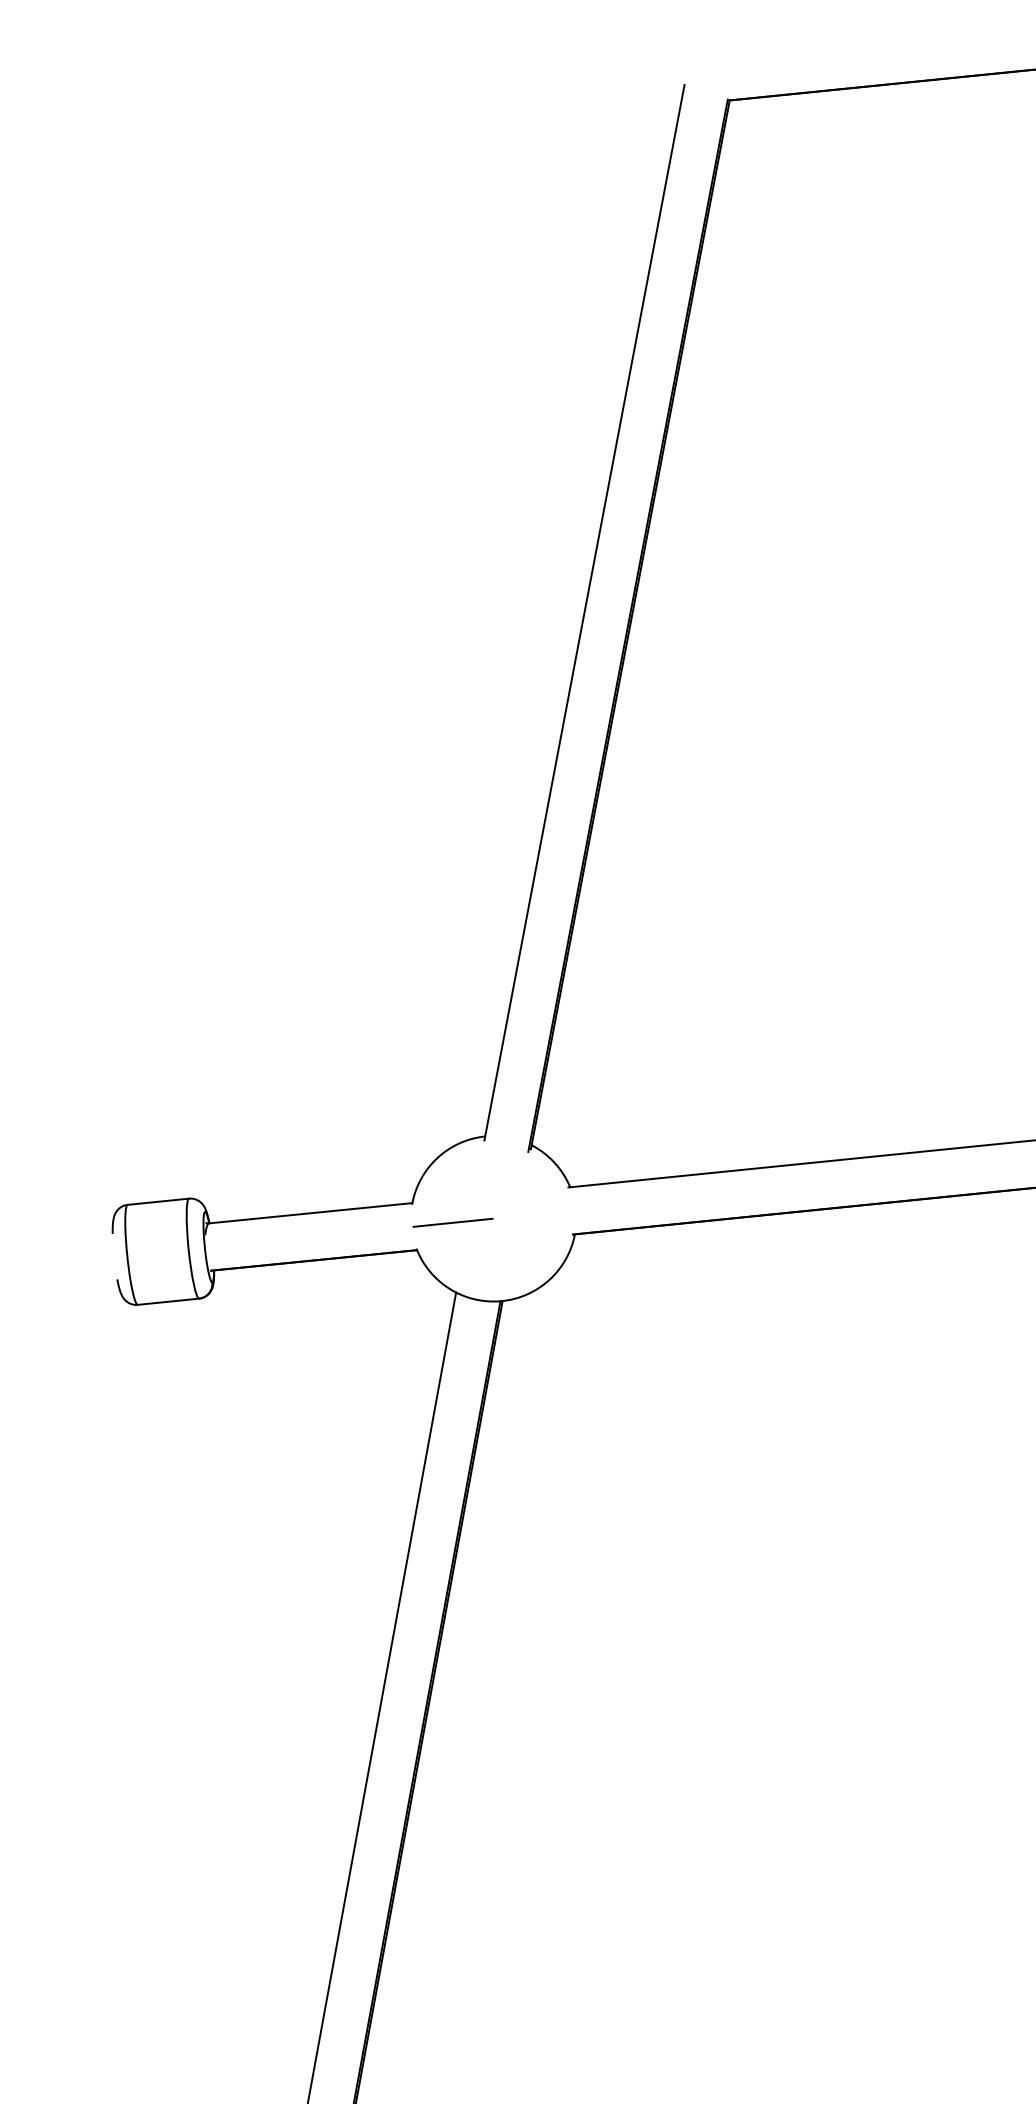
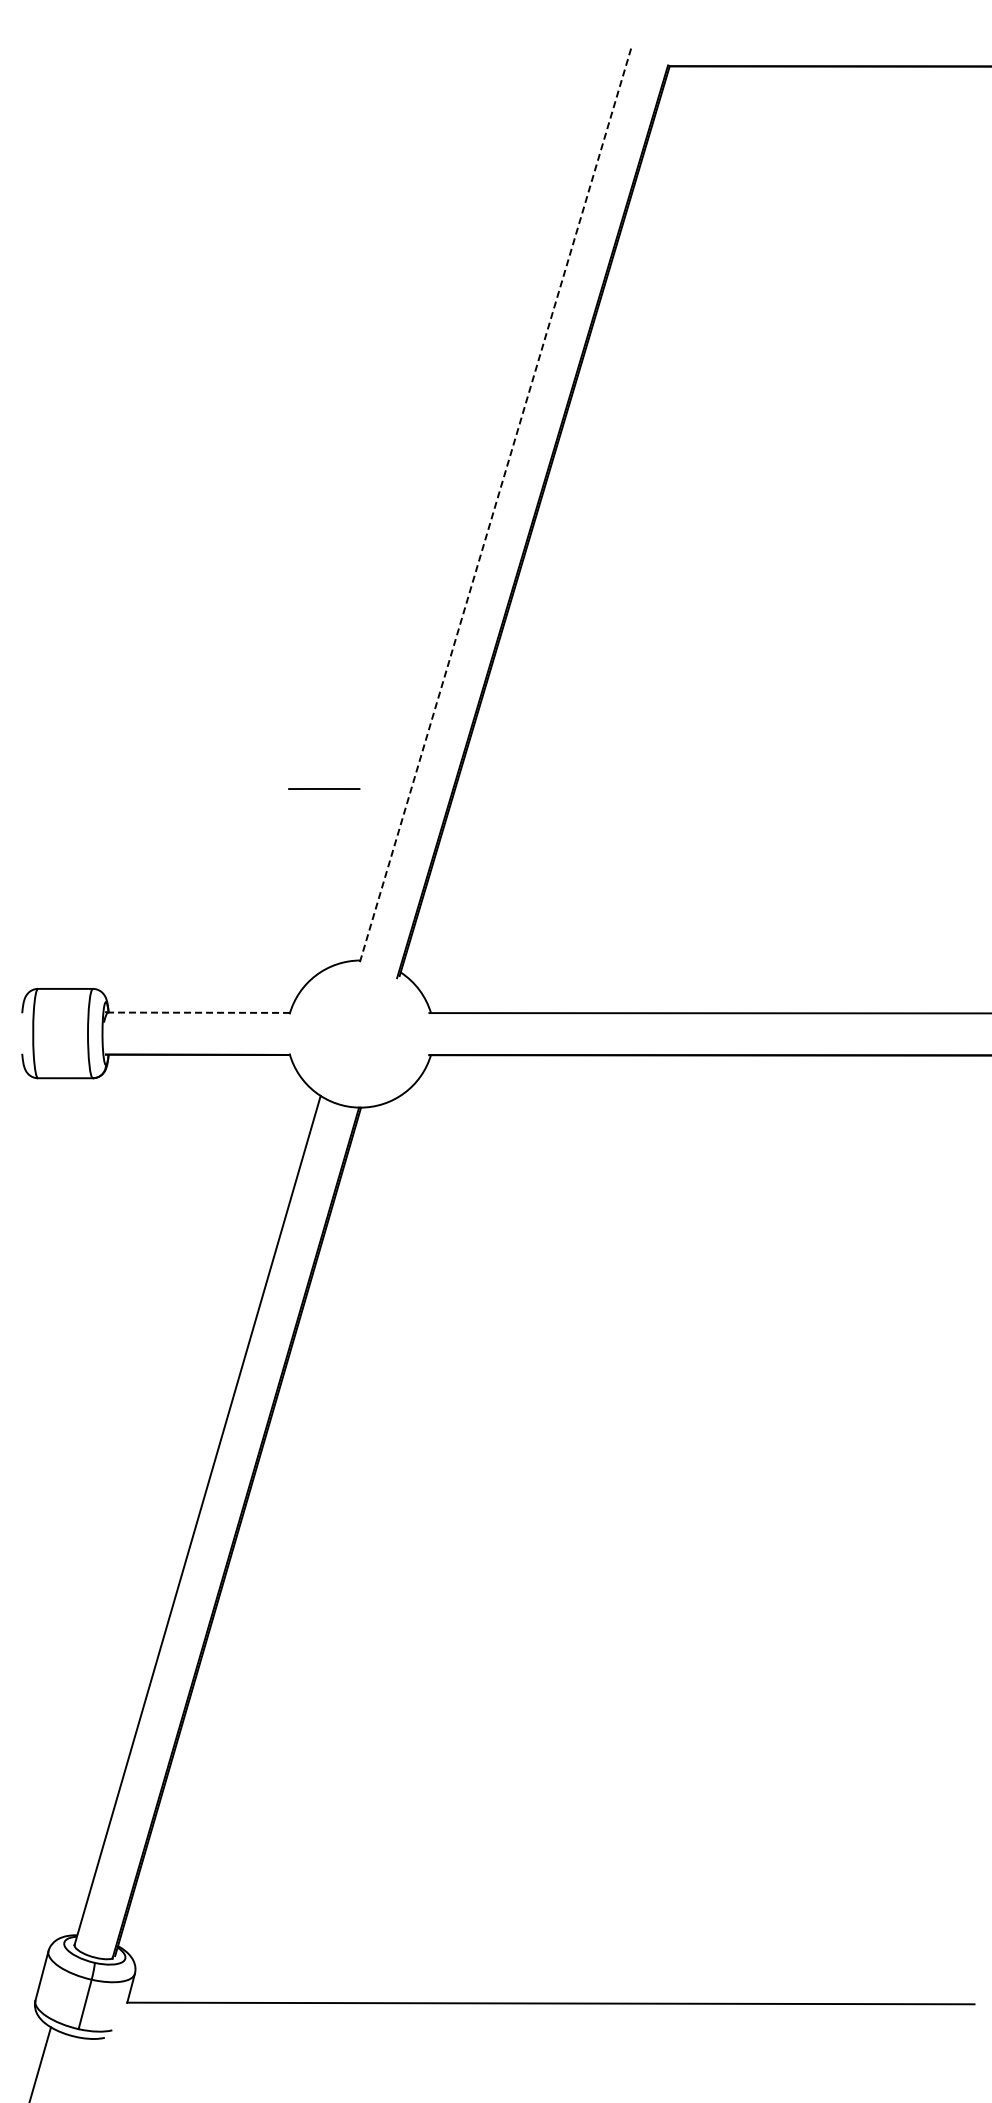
line: (584, 612) -> (495, 506), solid -> dashed
line: (311, 1212) -> (199, 1012), solid -> dashed
line: (453, 1222) -> (324, 788), moved

